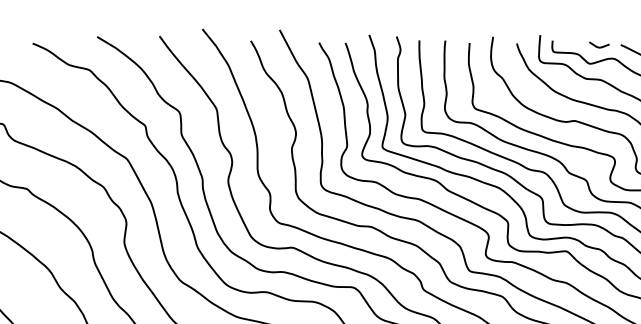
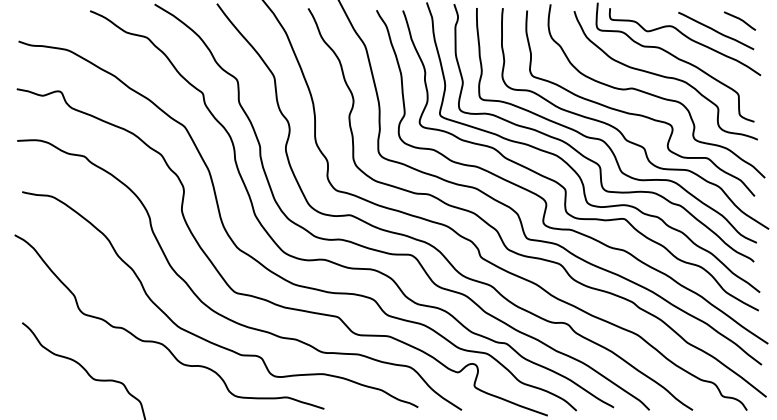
curve: (598, 46) -> (656, 14), removed

